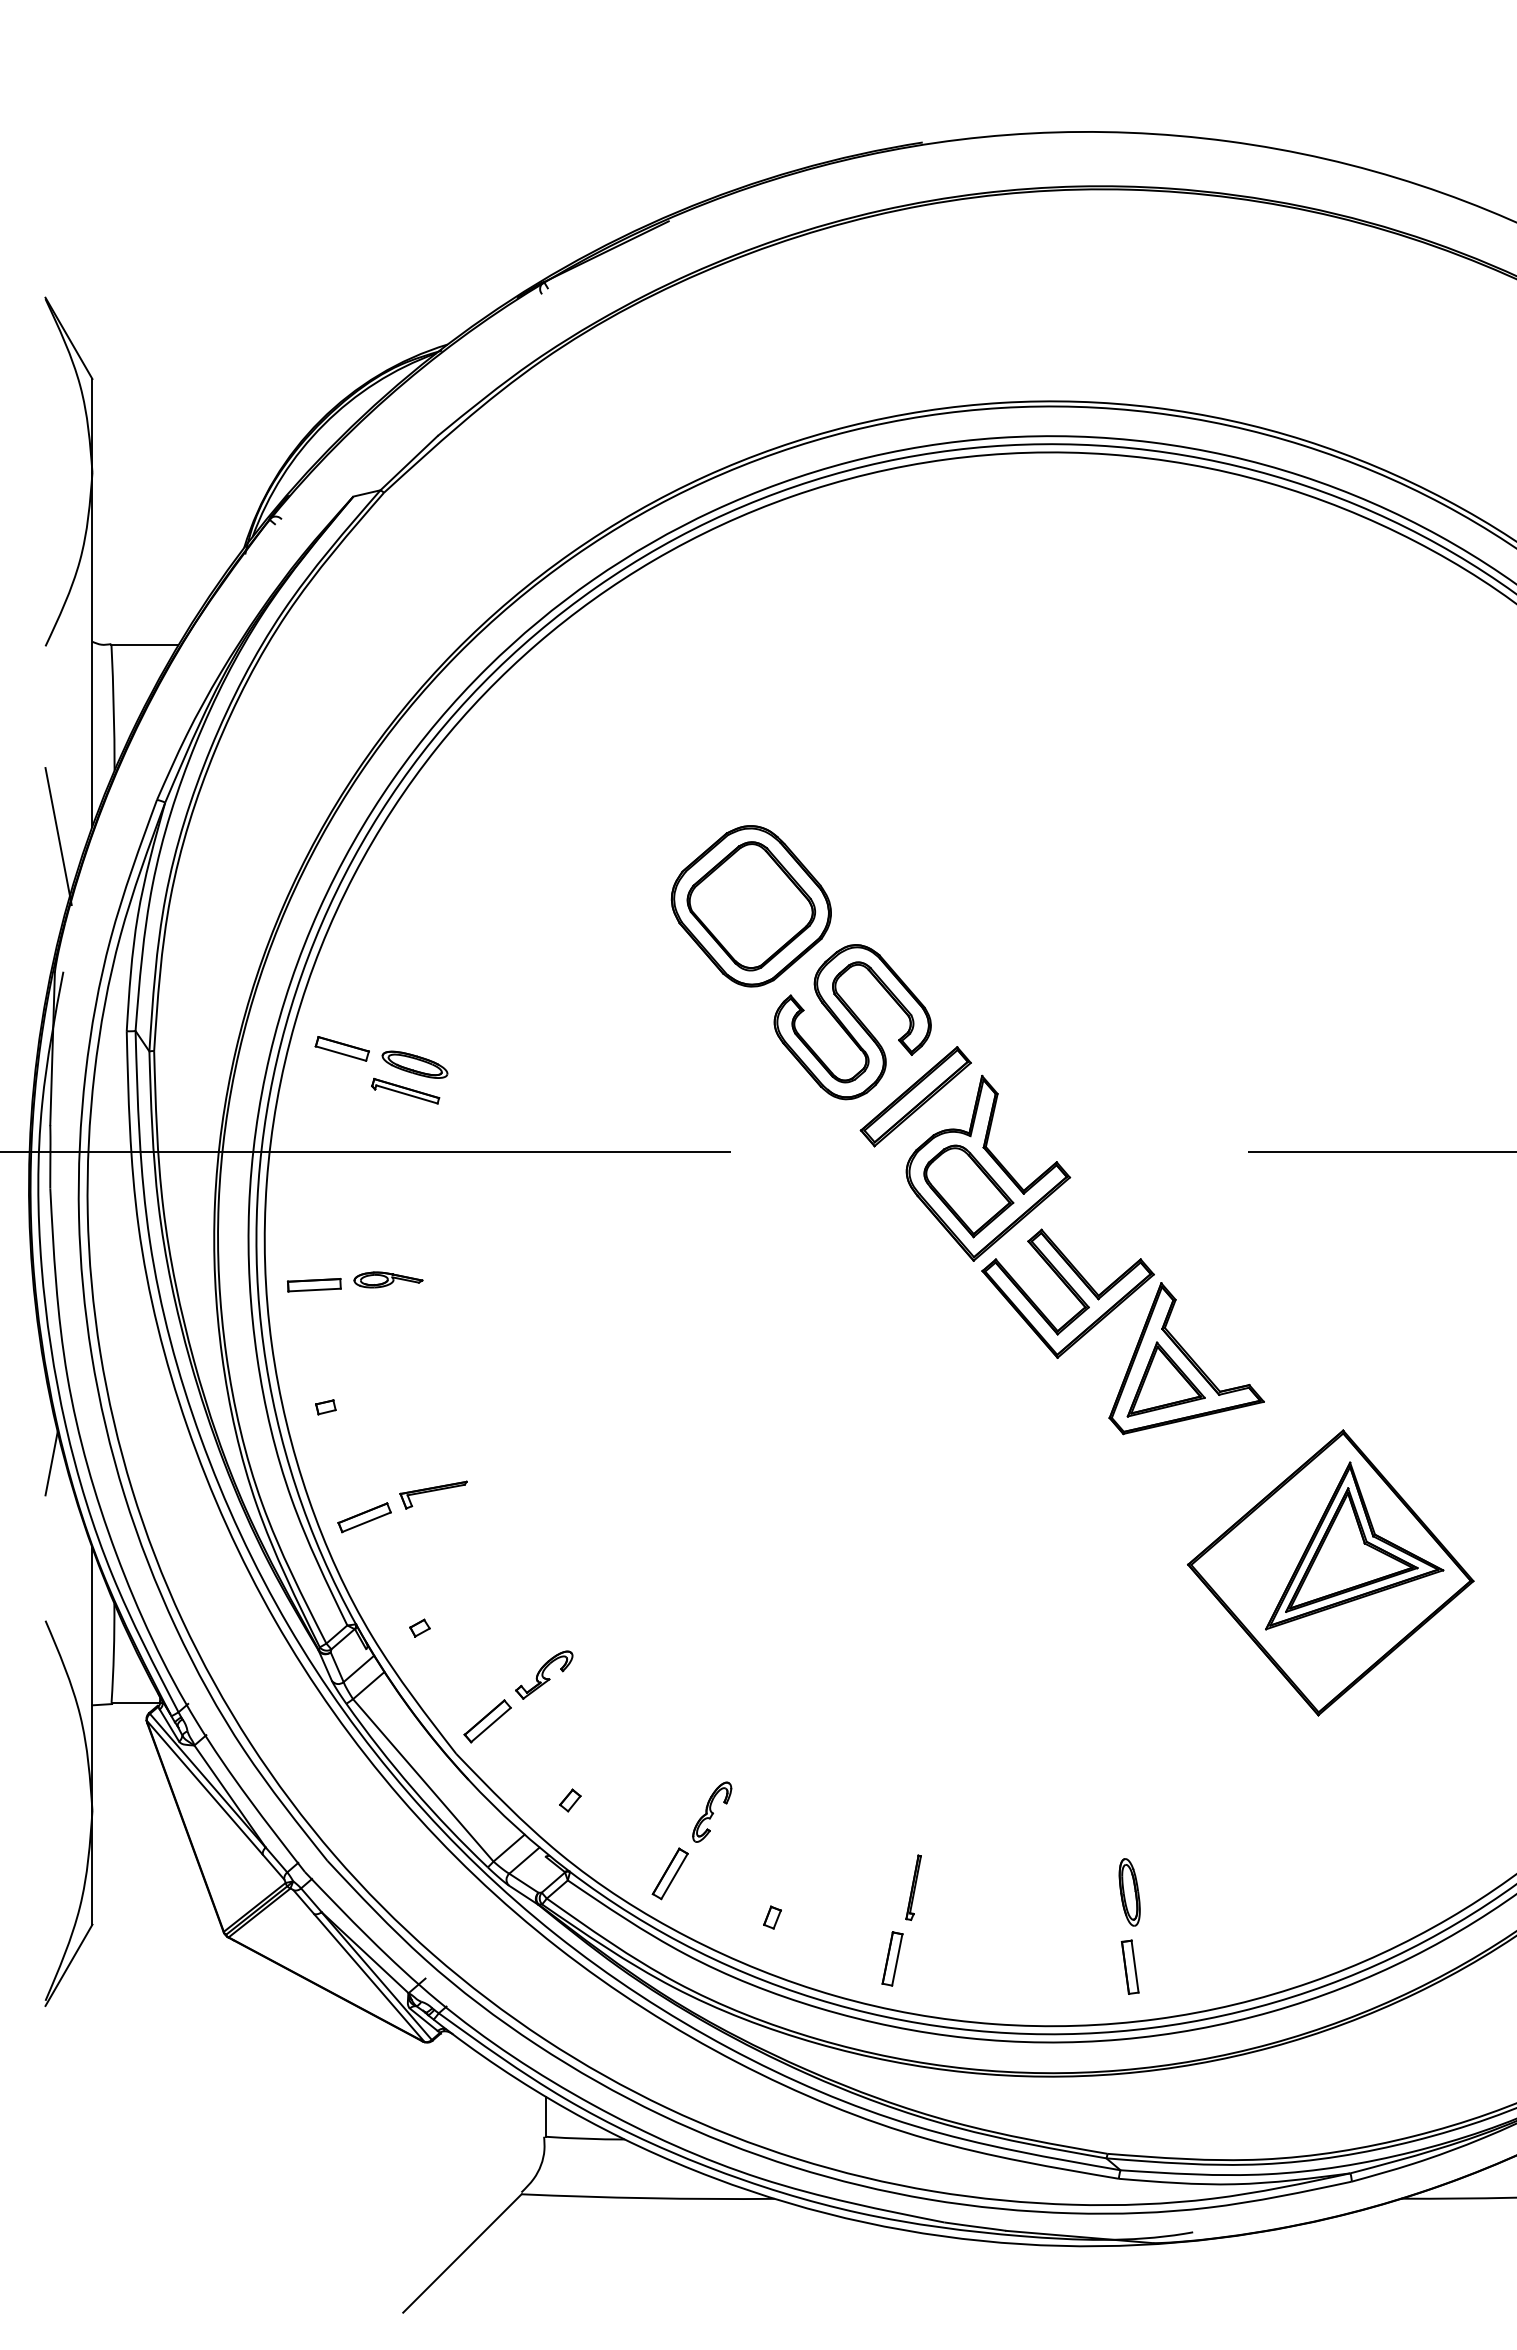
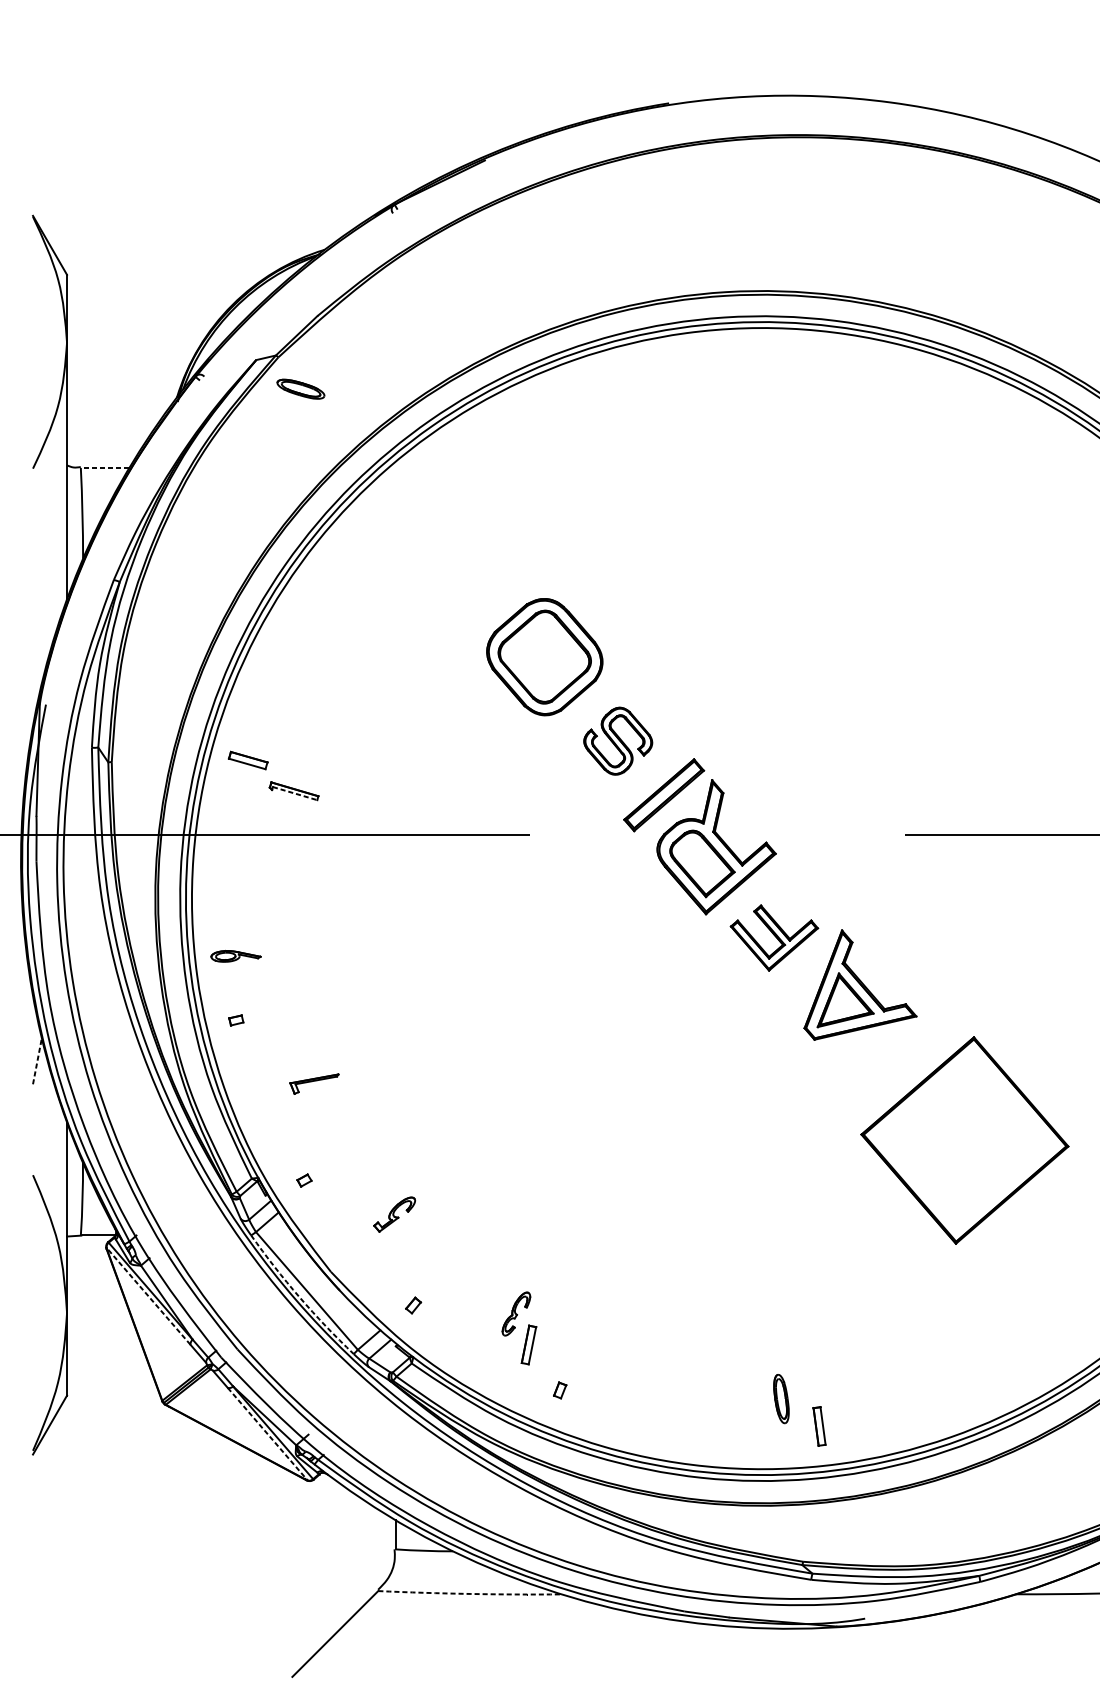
line: (144, 645) -> (104, 468), solid -> dashed
line: (58, 836) -> (42, 606), removed
part: (852, 1022) -> (618, 741), size x0.6
part: (414, 1064) -> (300, 389), moved
line: (407, 1094) -> (295, 793), solid -> dashed
part: (388, 1279) -> (236, 956), moved
part: (314, 1285) -> (228, 932), removed
part: (1067, 1293) -> (774, 937), size x0.7
line: (51, 1462) -> (37, 1060), solid -> dashed
part: (364, 1517) -> (264, 1100), removed
part: (1354, 1545) -> (982, 1120), removed
part: (487, 1721) -> (353, 1248), removed
line: (204, 1787) -> (148, 1296), solid -> dashed
arc: (413, 1789) -> (299, 1297), solid -> dashed
part: (669, 1873) -> (485, 1358), removed
part: (913, 1887) -> (662, 1368), removed
part: (1129, 1892) -> (781, 1399), moved
part: (892, 1958) -> (528, 1344), moved
line: (369, 1978) -> (267, 1434), solid -> dashed
arc: (648, 2198) -> (470, 1594), solid -> dashed

